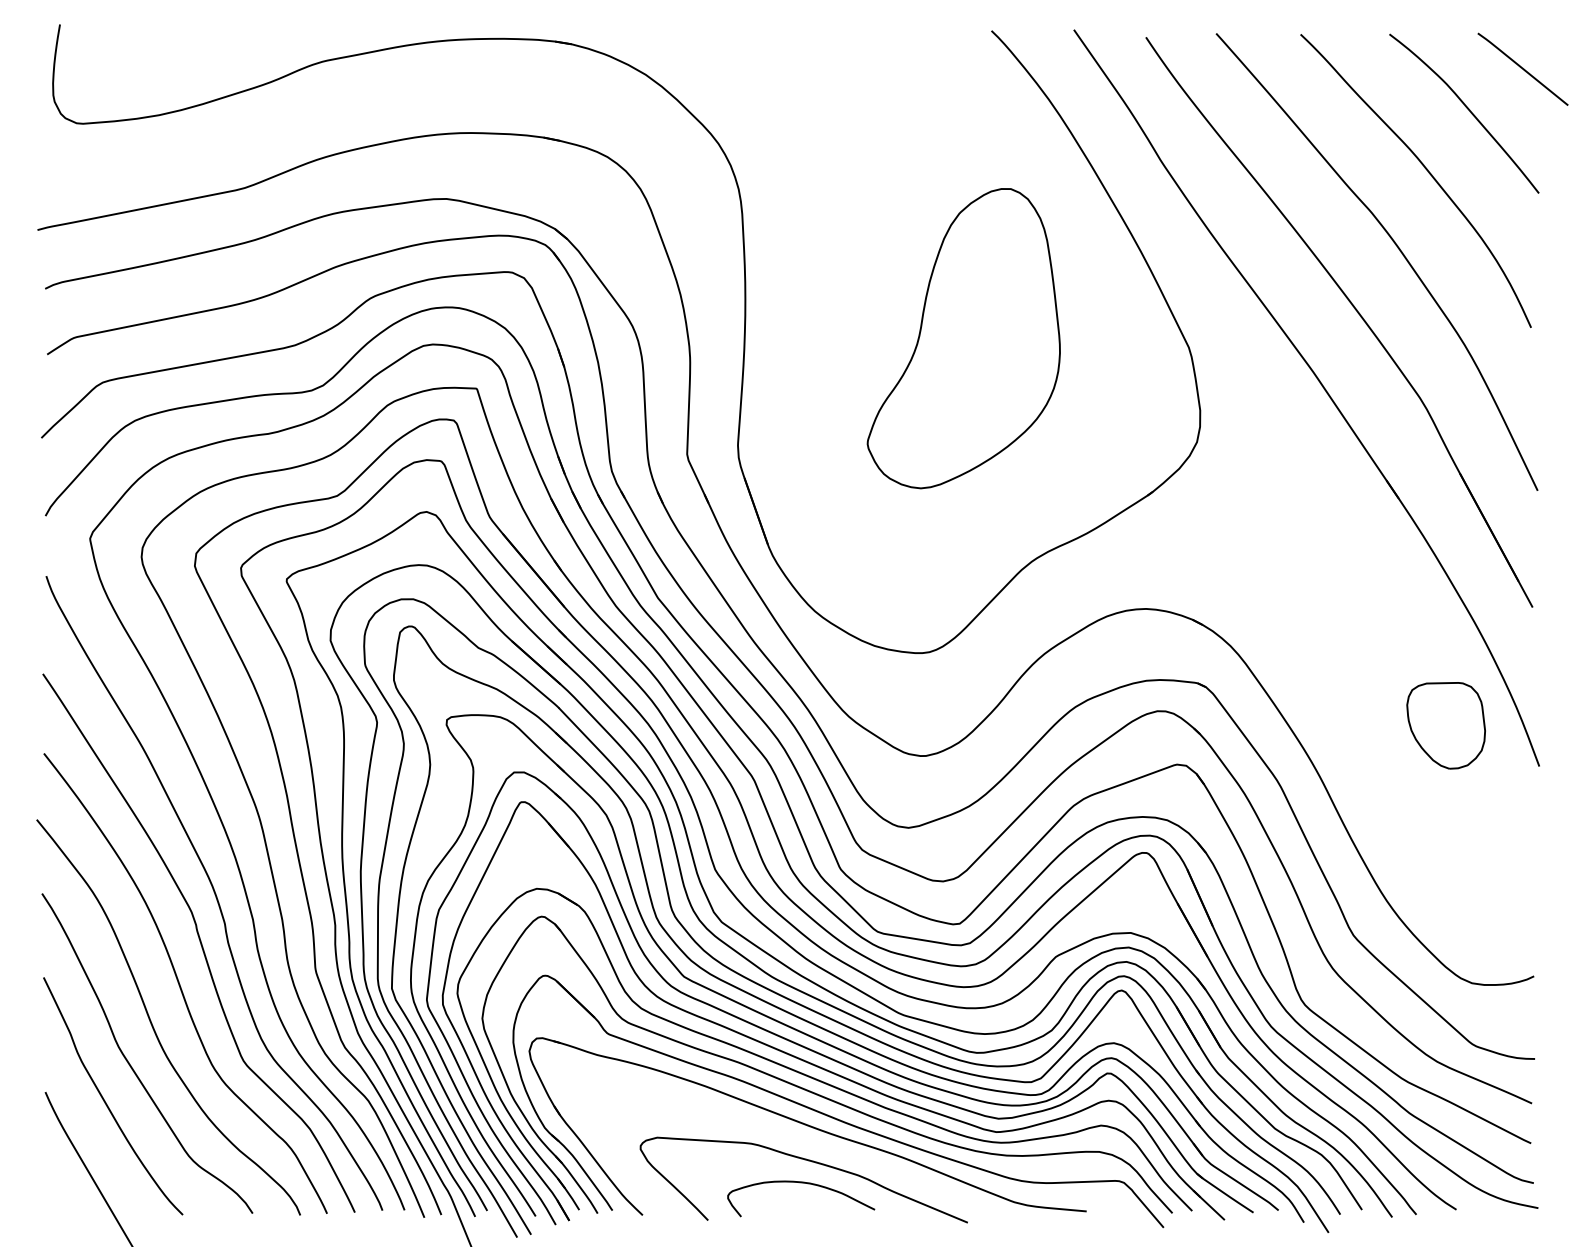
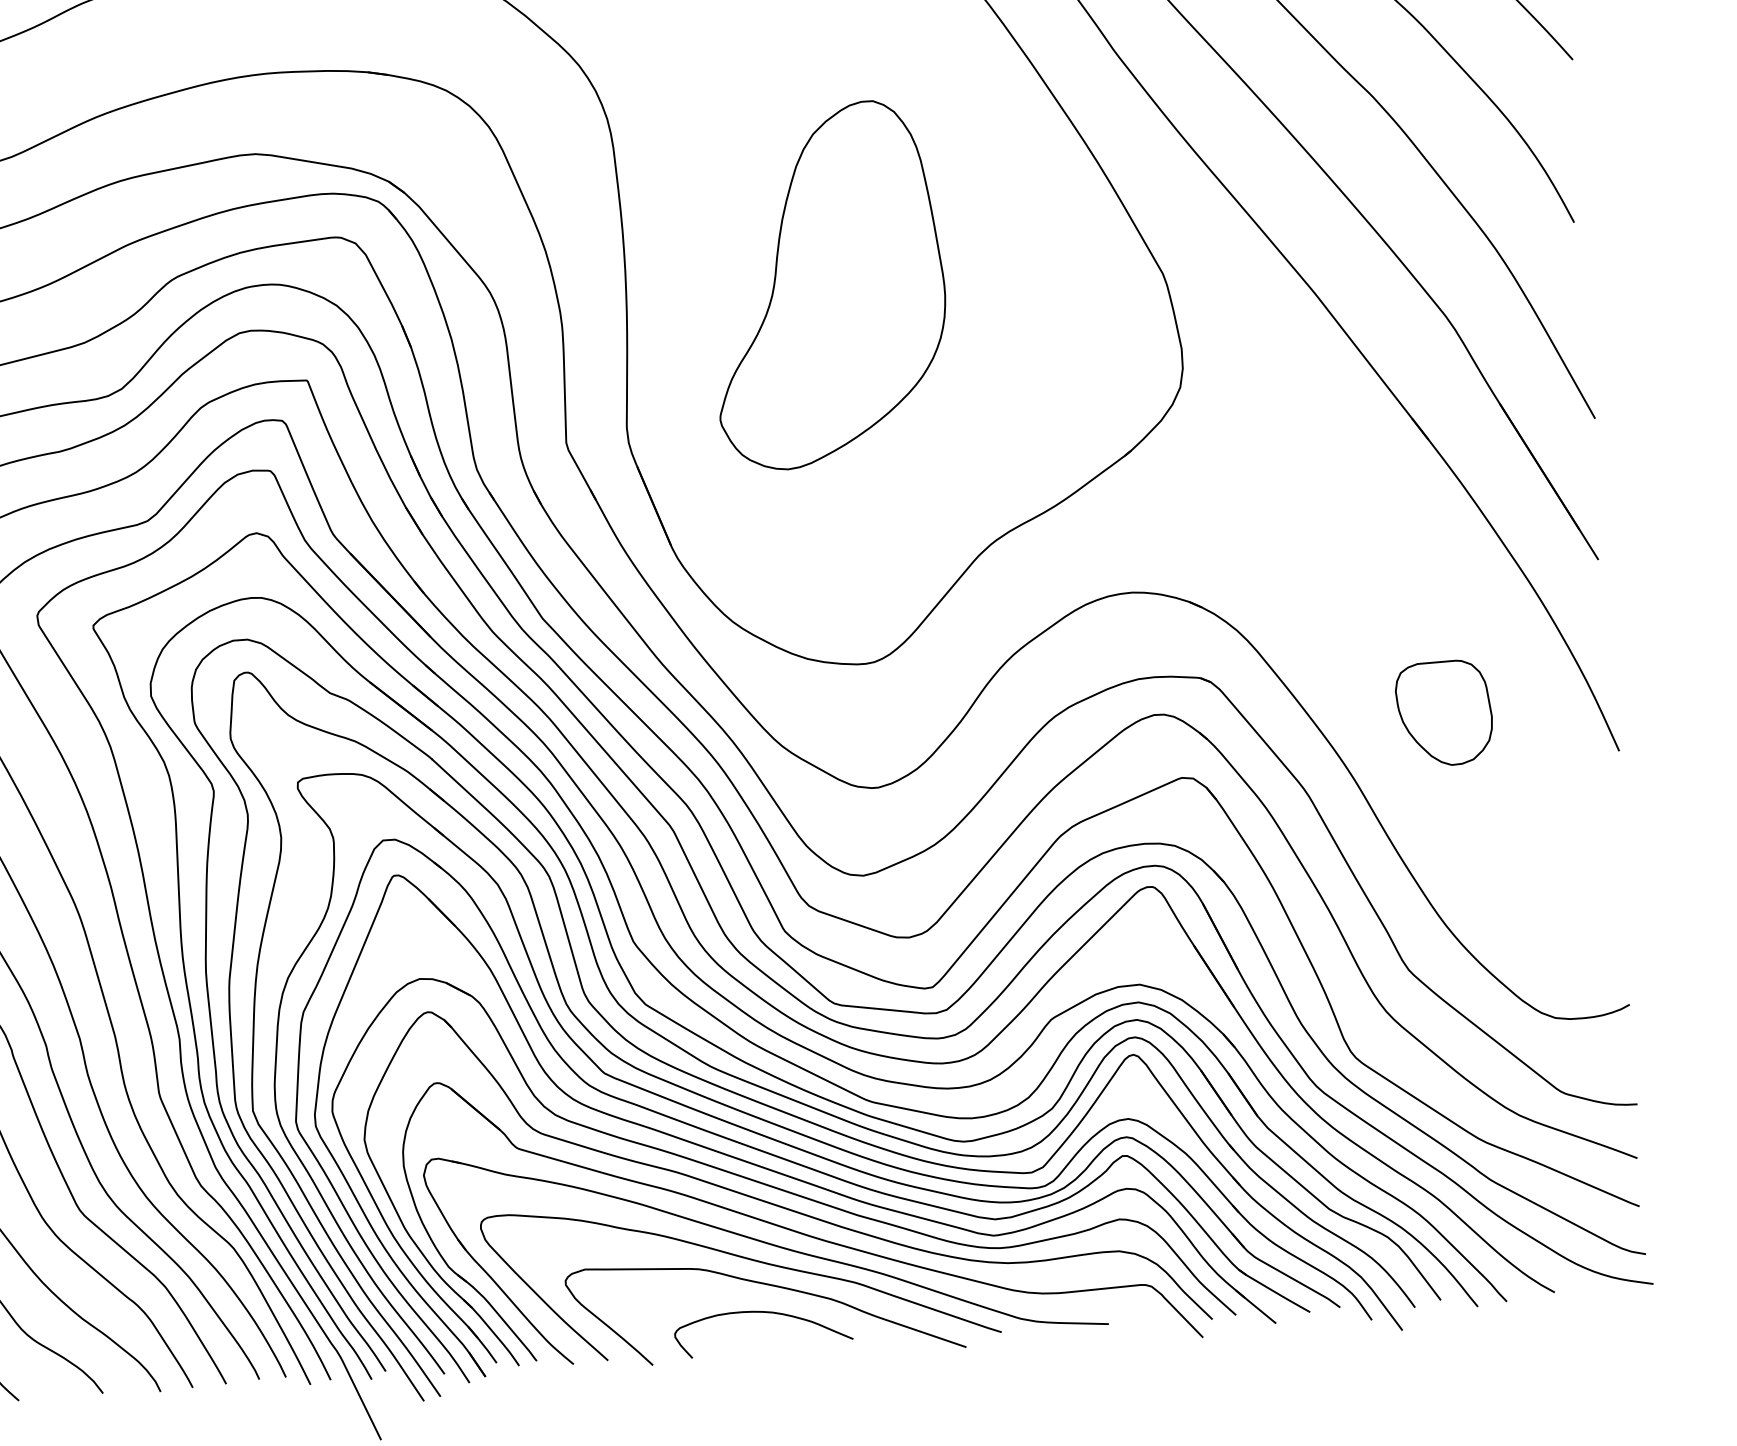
part: (963, 338) -> (827, 285), moved
part: (1445, 725) -> (1443, 713), moved
curve: (788, 1137) -> (743, 1258), added

